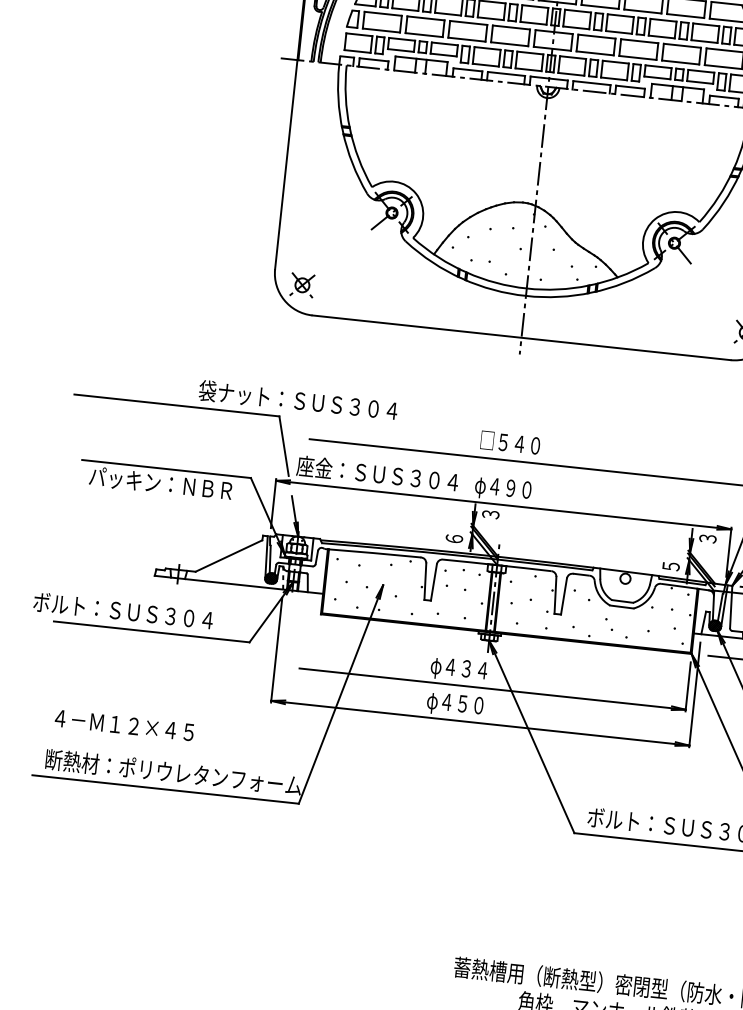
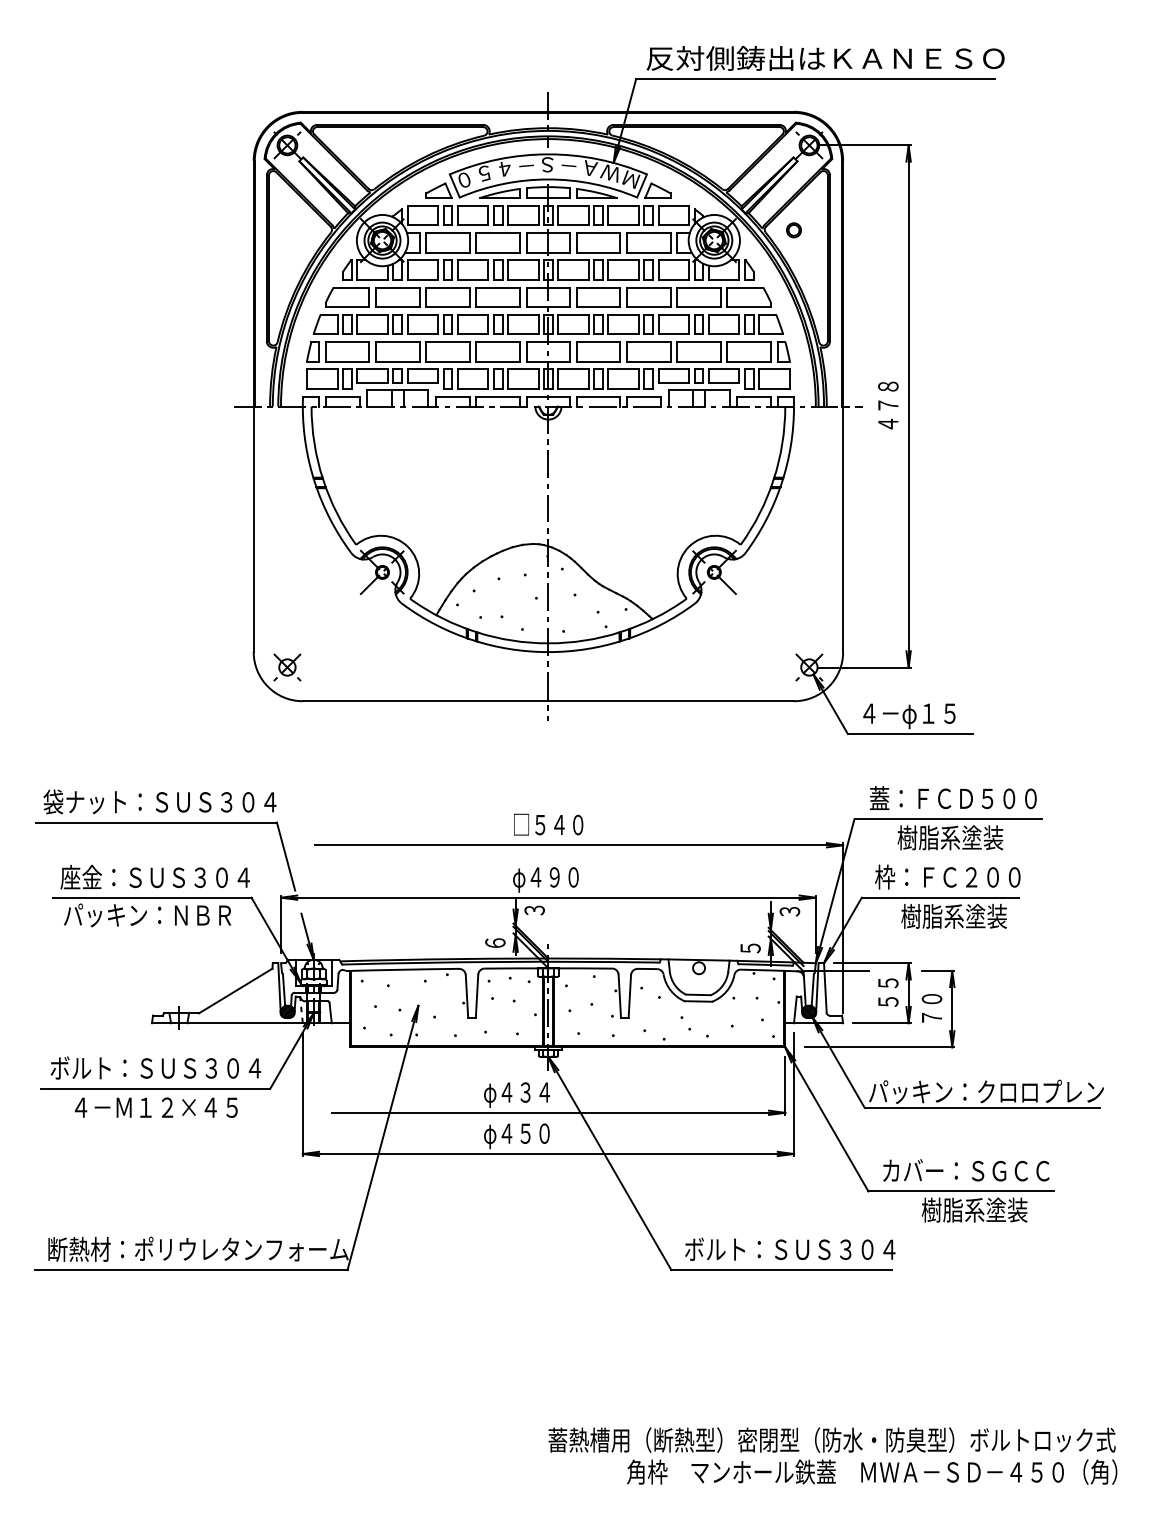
text: (297, 400) -> (159, 801), moved
text: (377, 474) -> (154, 877), moved
text: (123, 610) -> (155, 1067), moved
text: (124, 725) -> (156, 1107), moved

